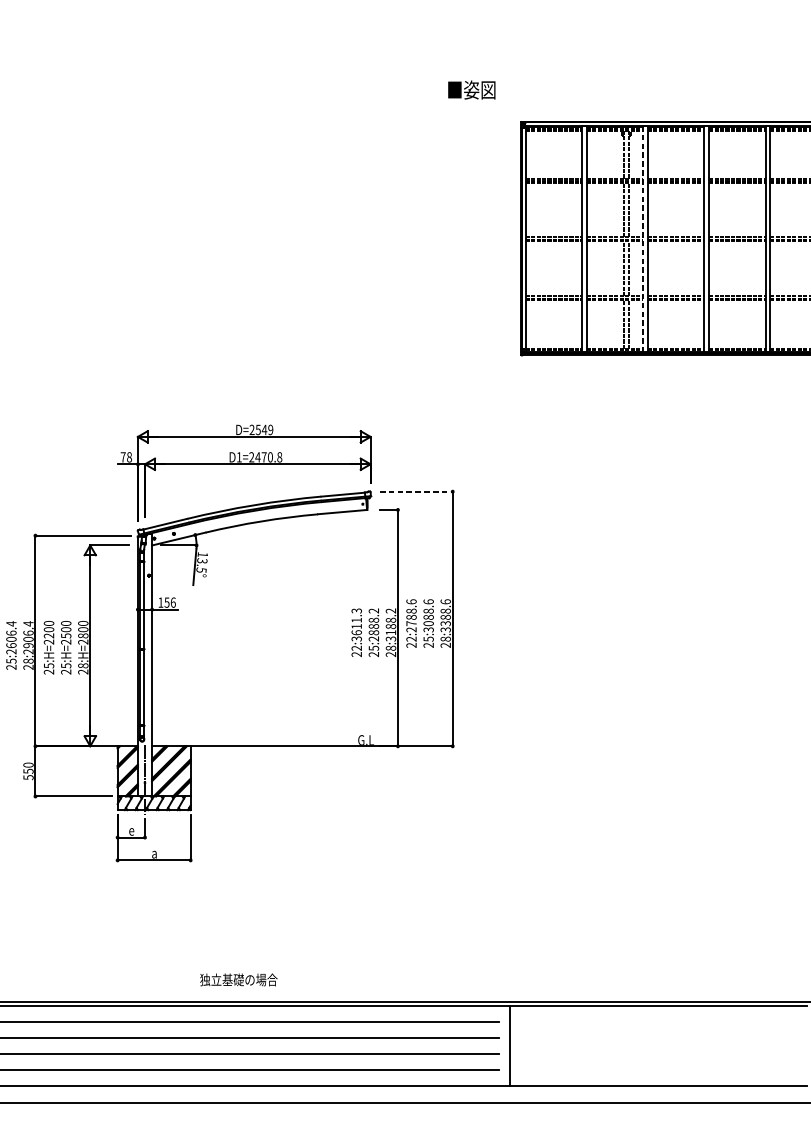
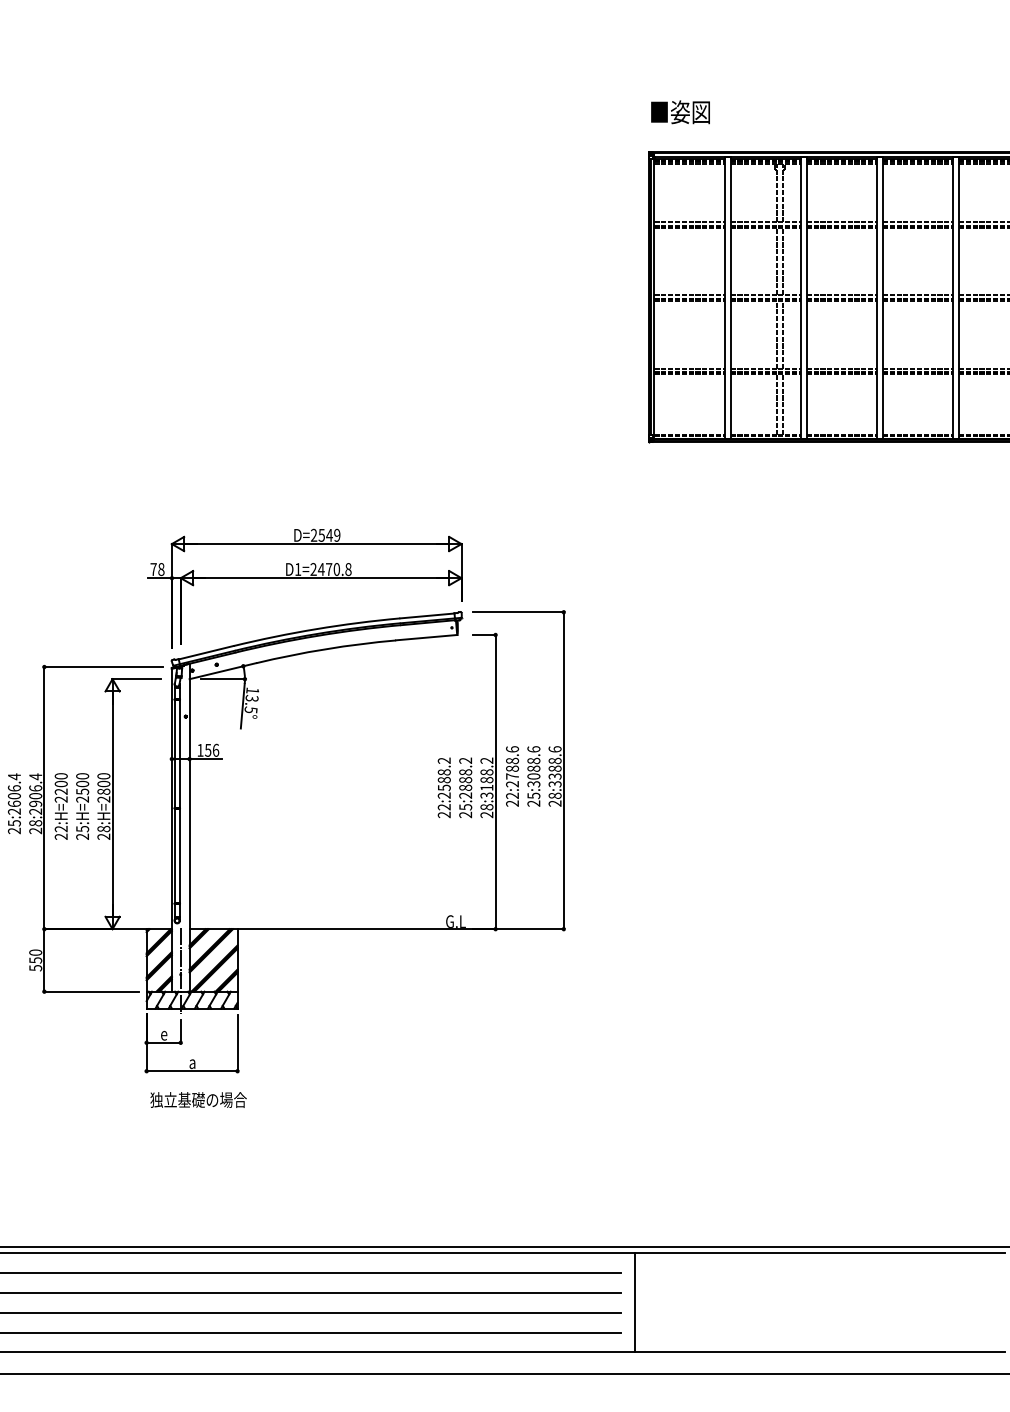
text: (471, 90) -> (680, 112), moved
line: (643, 239) -> (801, 298), dashed -> solid
line: (417, 491) -> (519, 612), dashed -> solid
text: (356, 624) -> (443, 777), 22:3611.3 -> 22:2588.2
text: (48, 666) -> (60, 829), 25:H=2200 -> 22:H=2200
text: (238, 979) -> (198, 1099), moved

